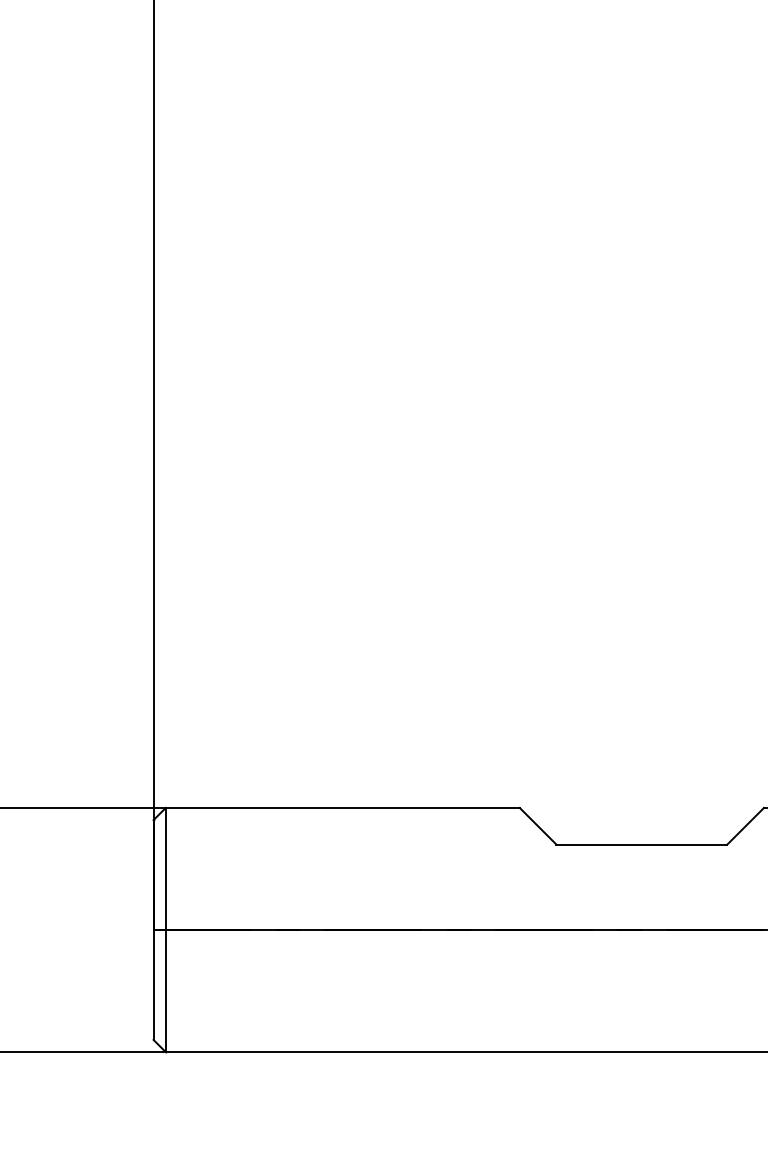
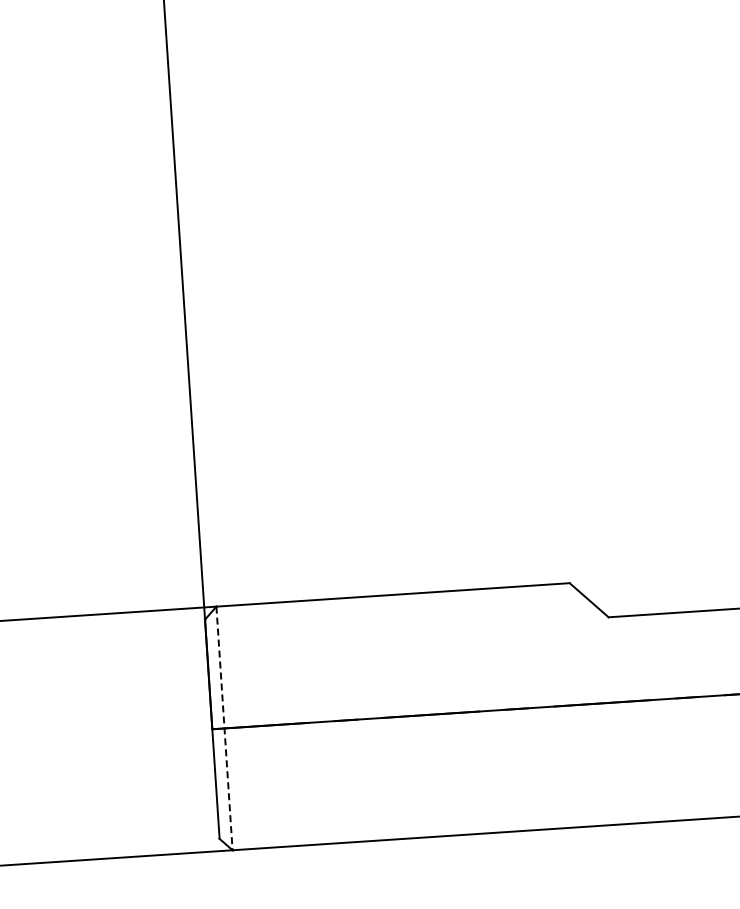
line: (165, 930) -> (224, 728), solid -> dashed

